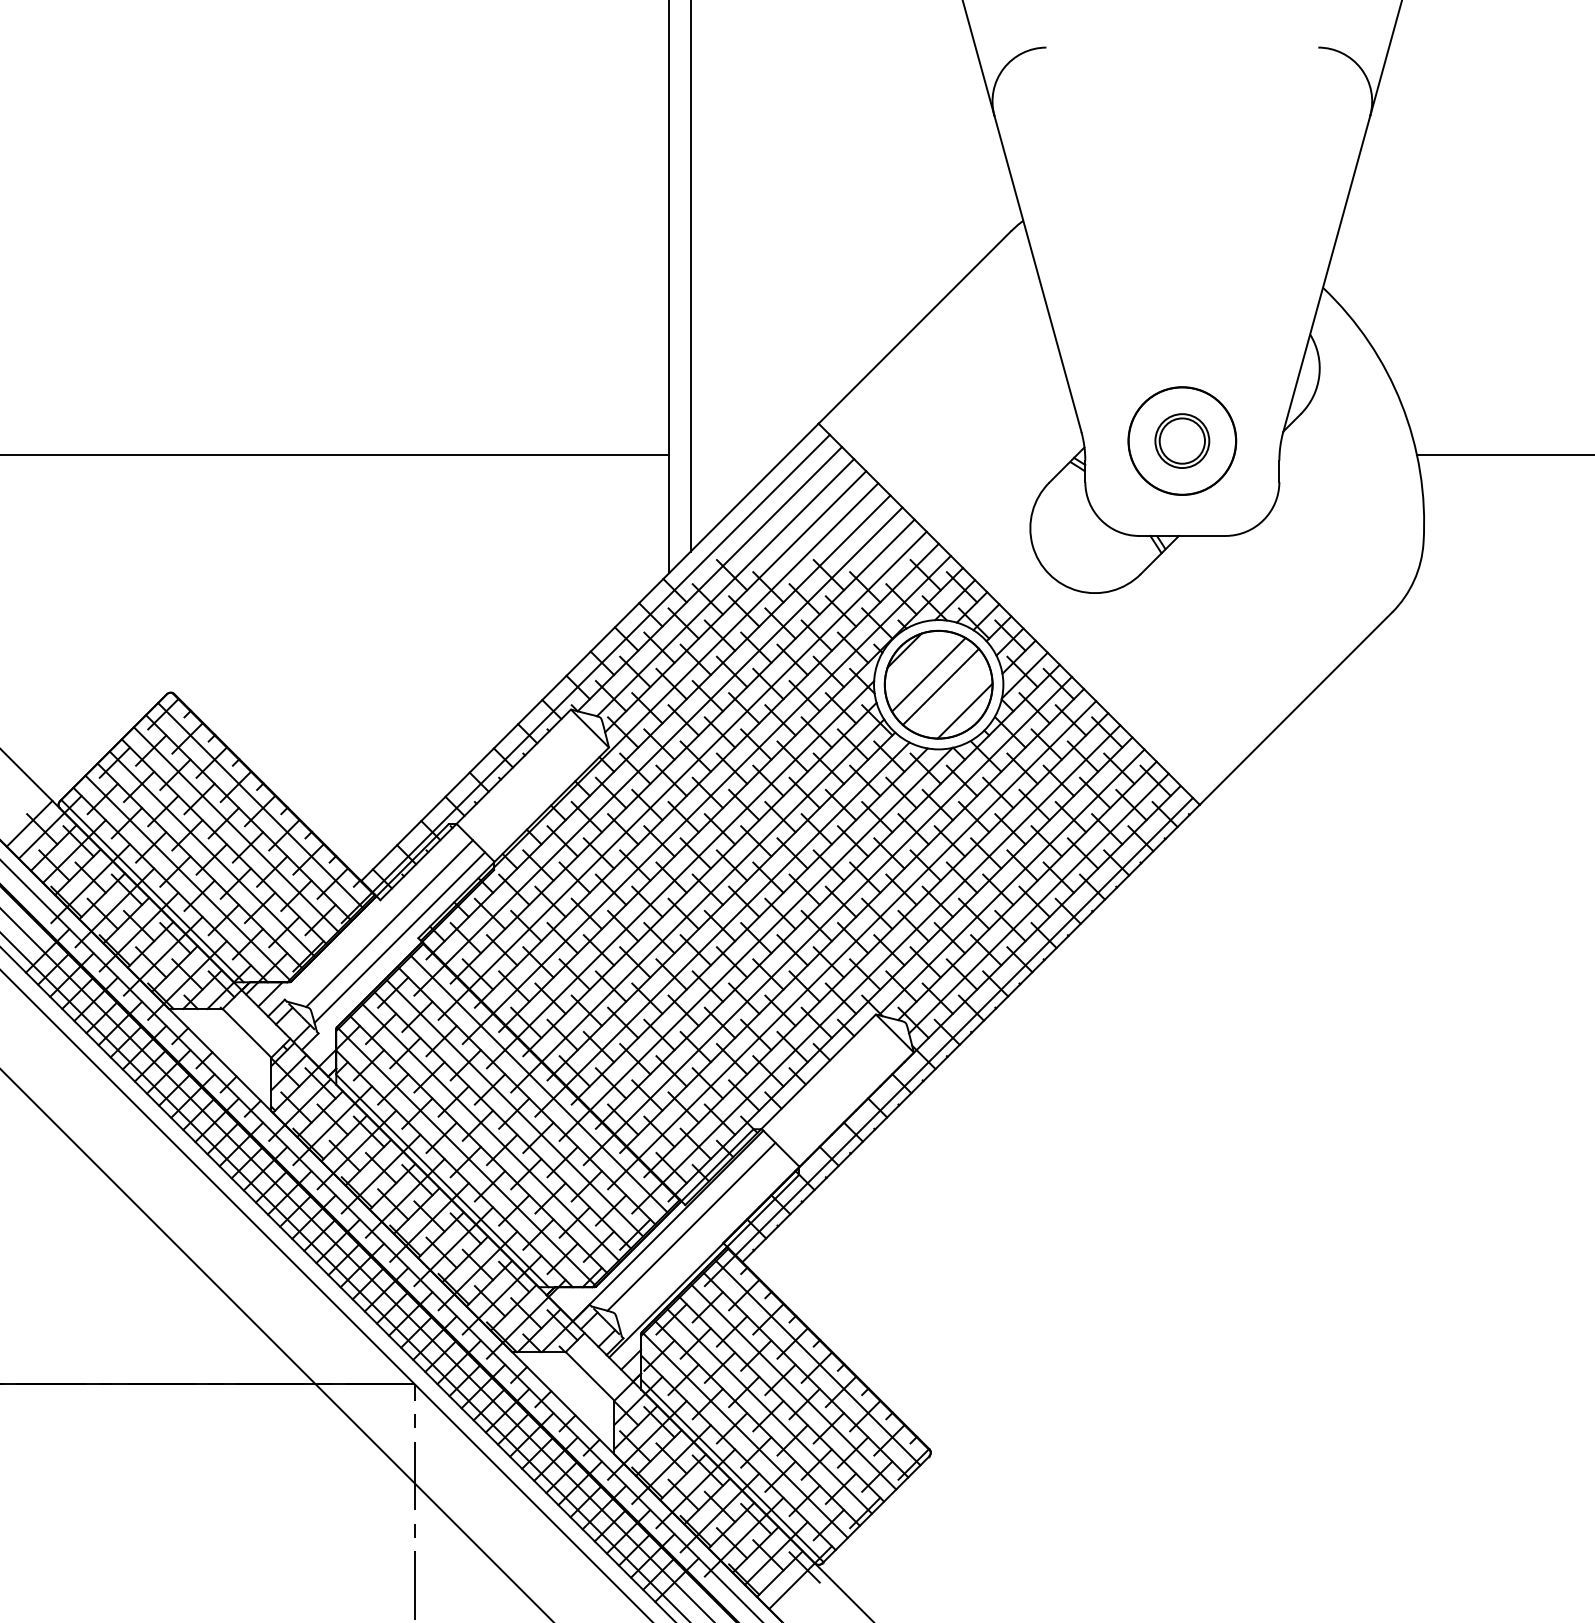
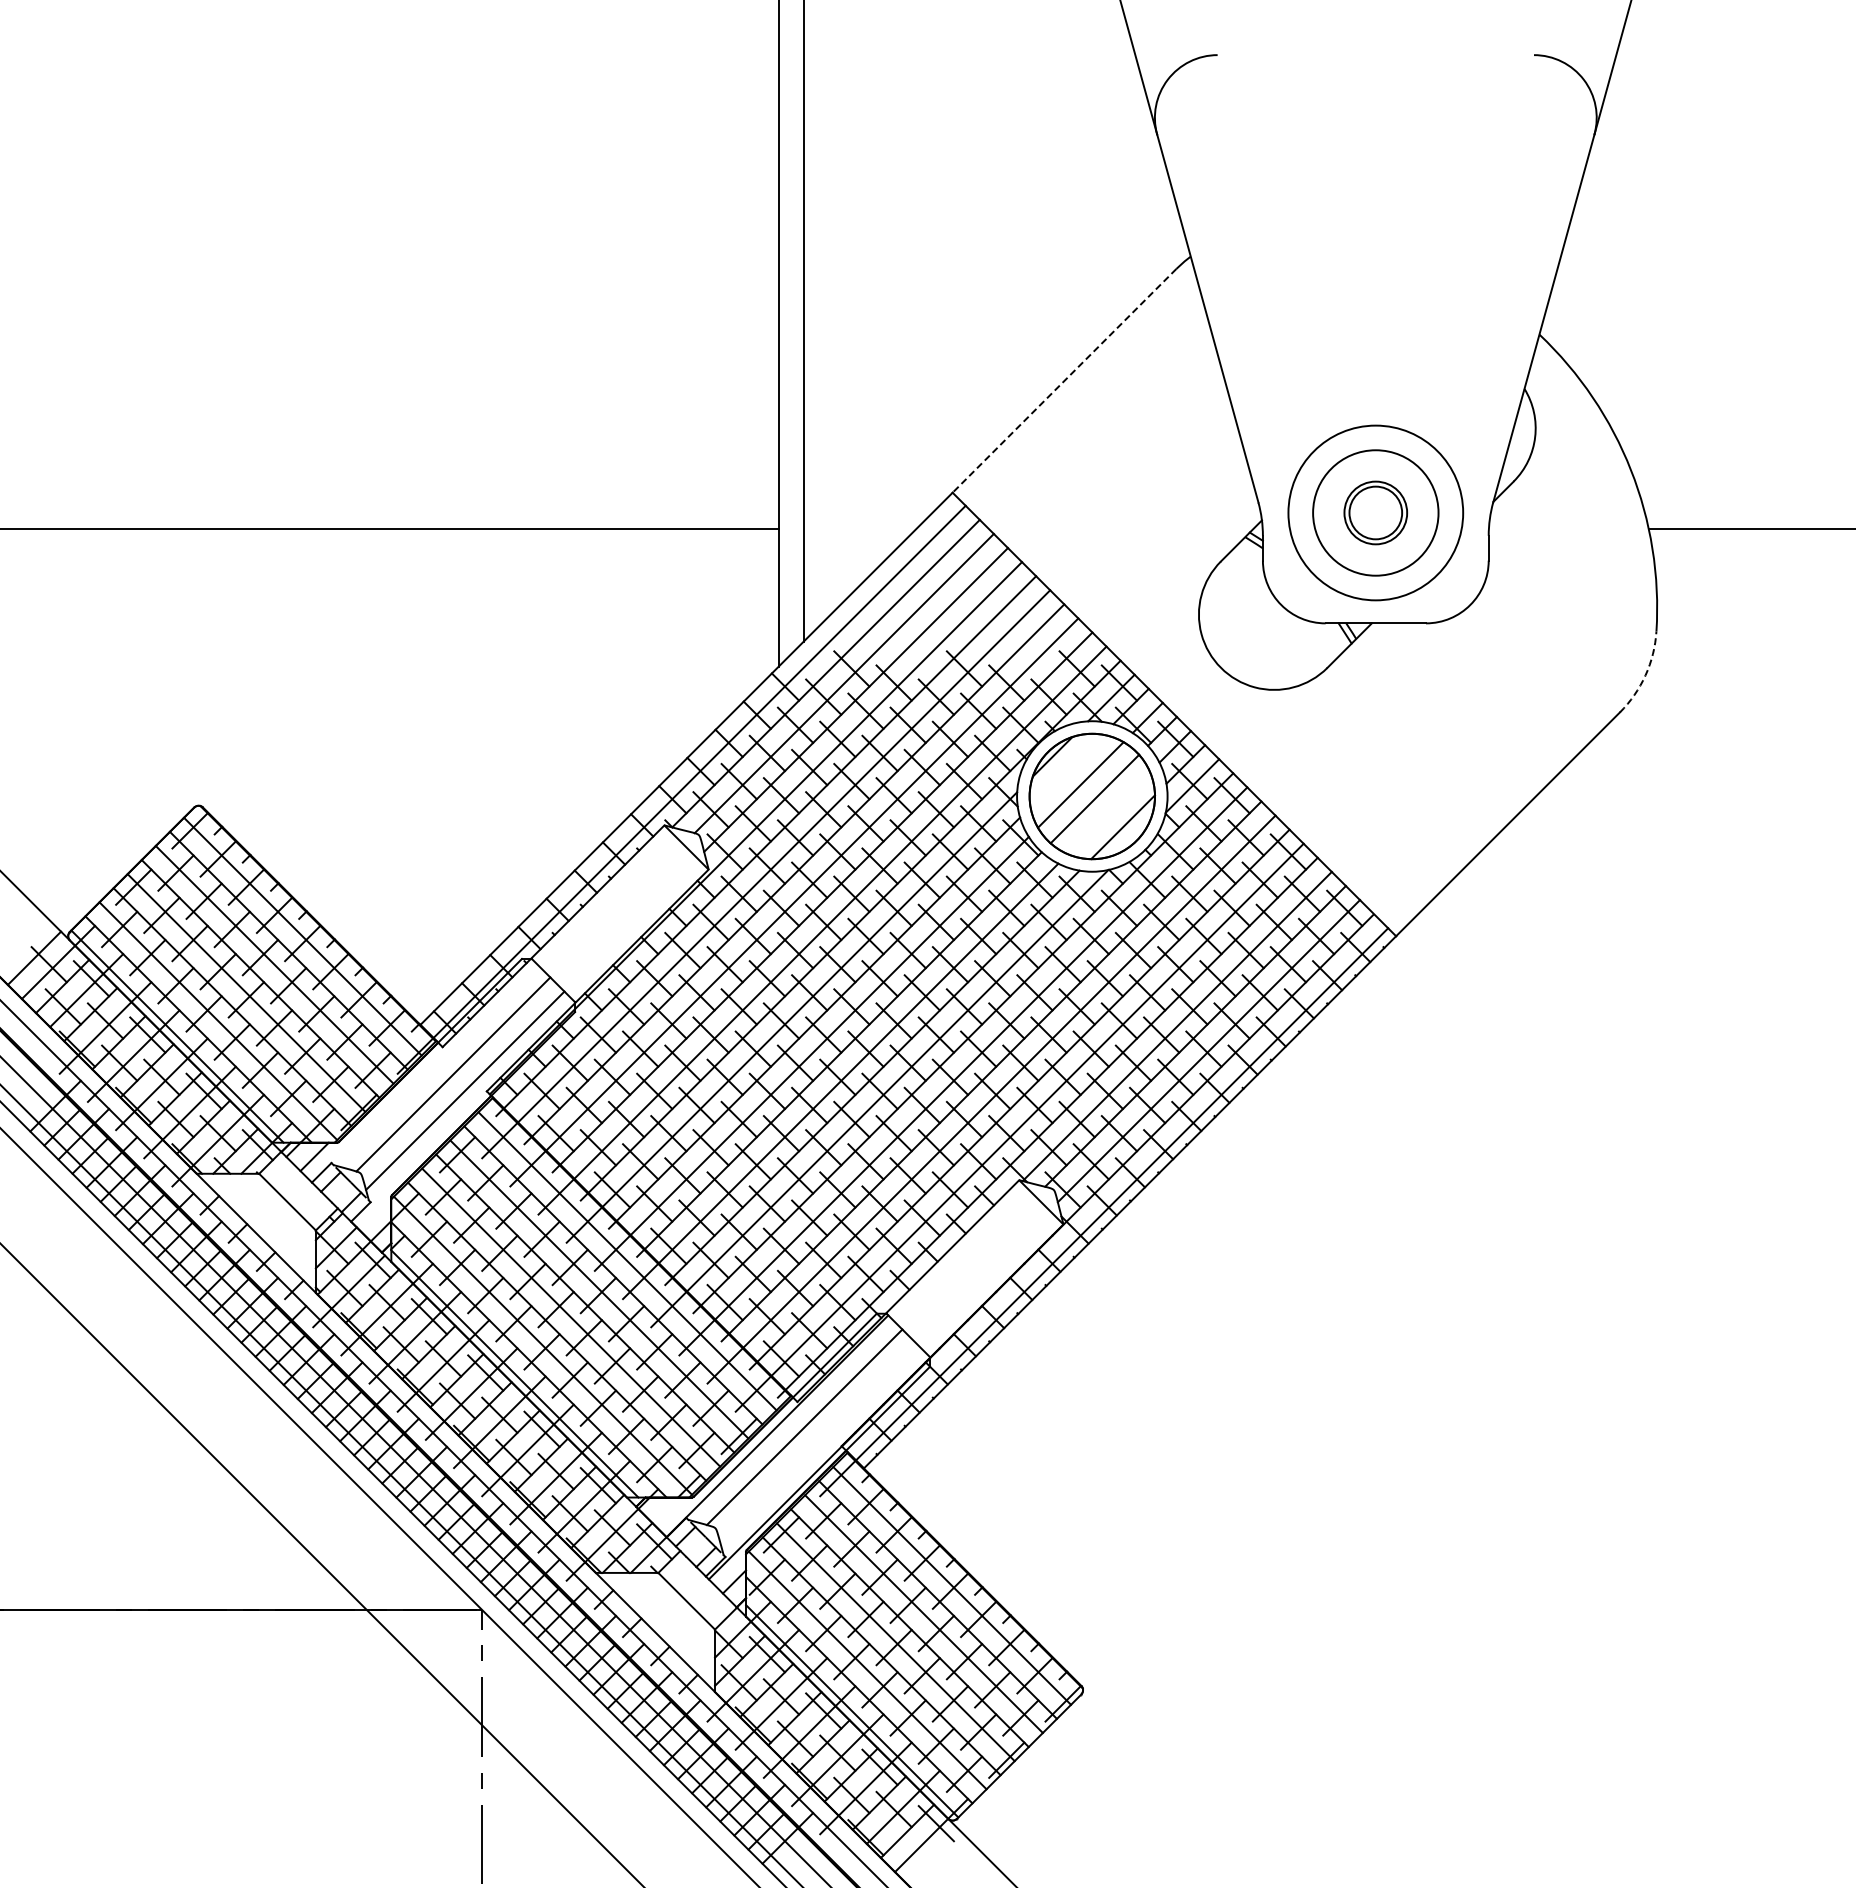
line: (914, 328) -> (1064, 381), solid -> dashed
circle: (1182, 440) -> (1375, 512), size x1.4
arc: (1414, 580) -> (1645, 675), solid -> dashed

